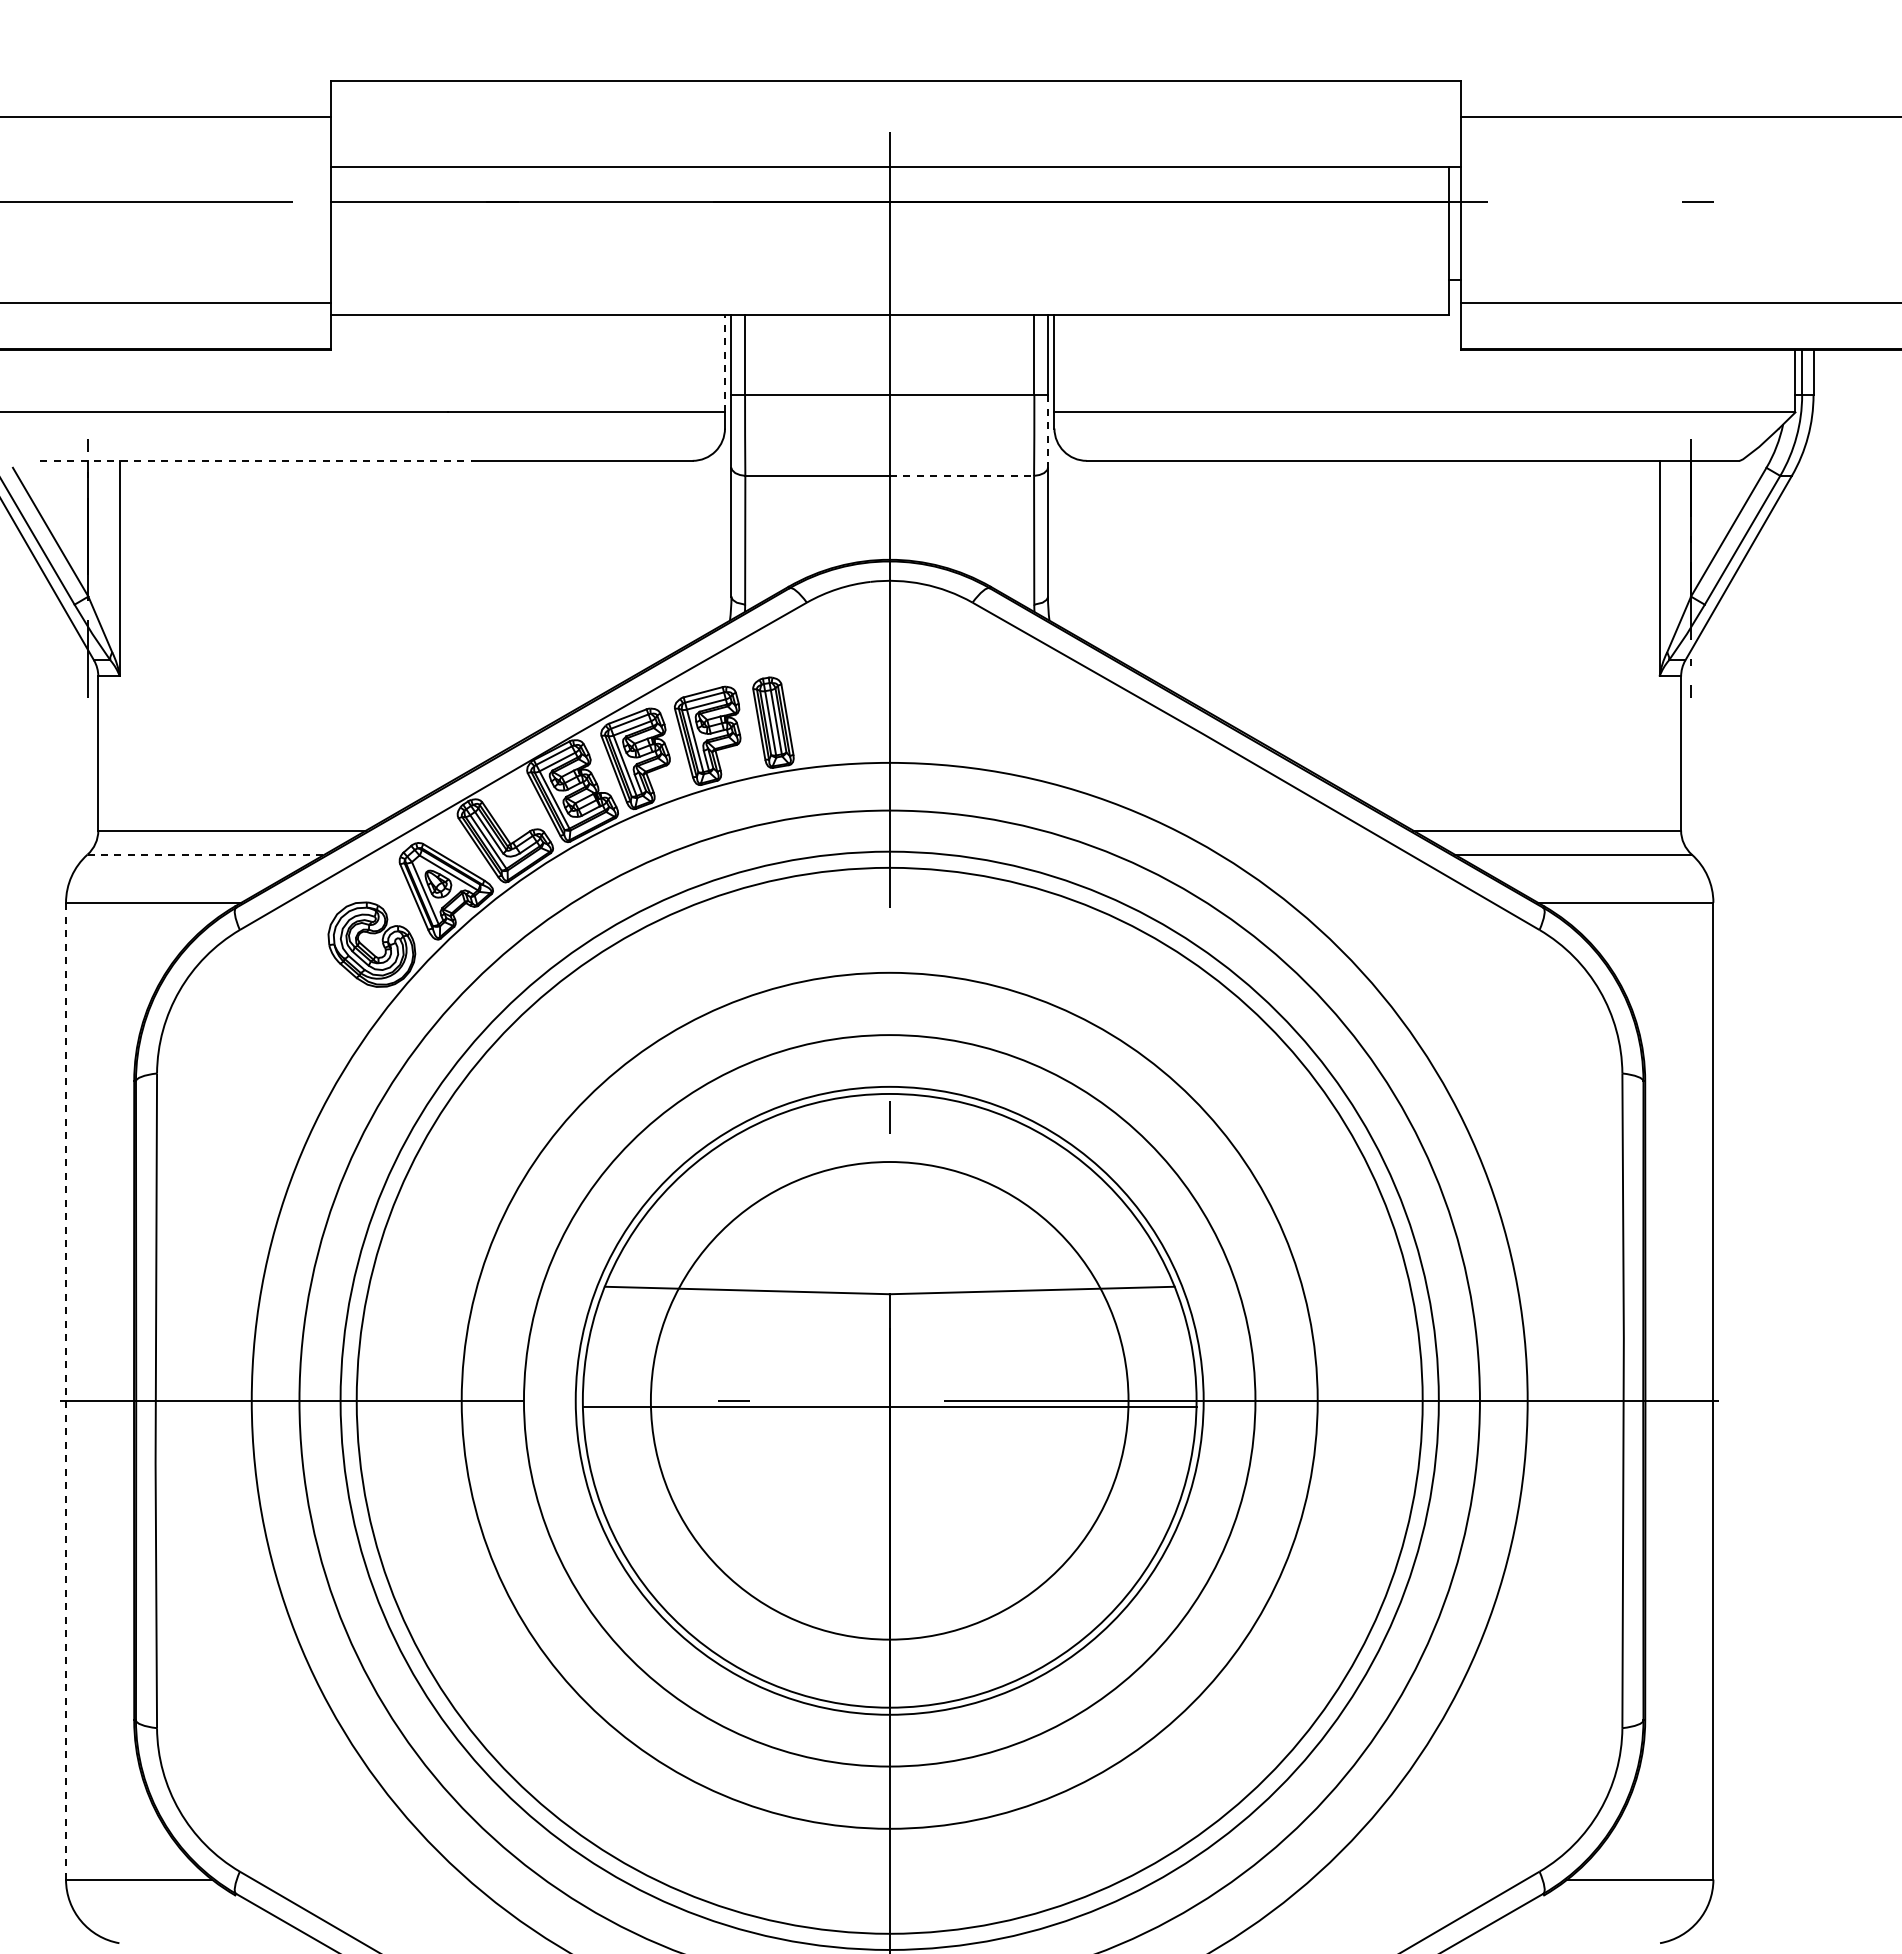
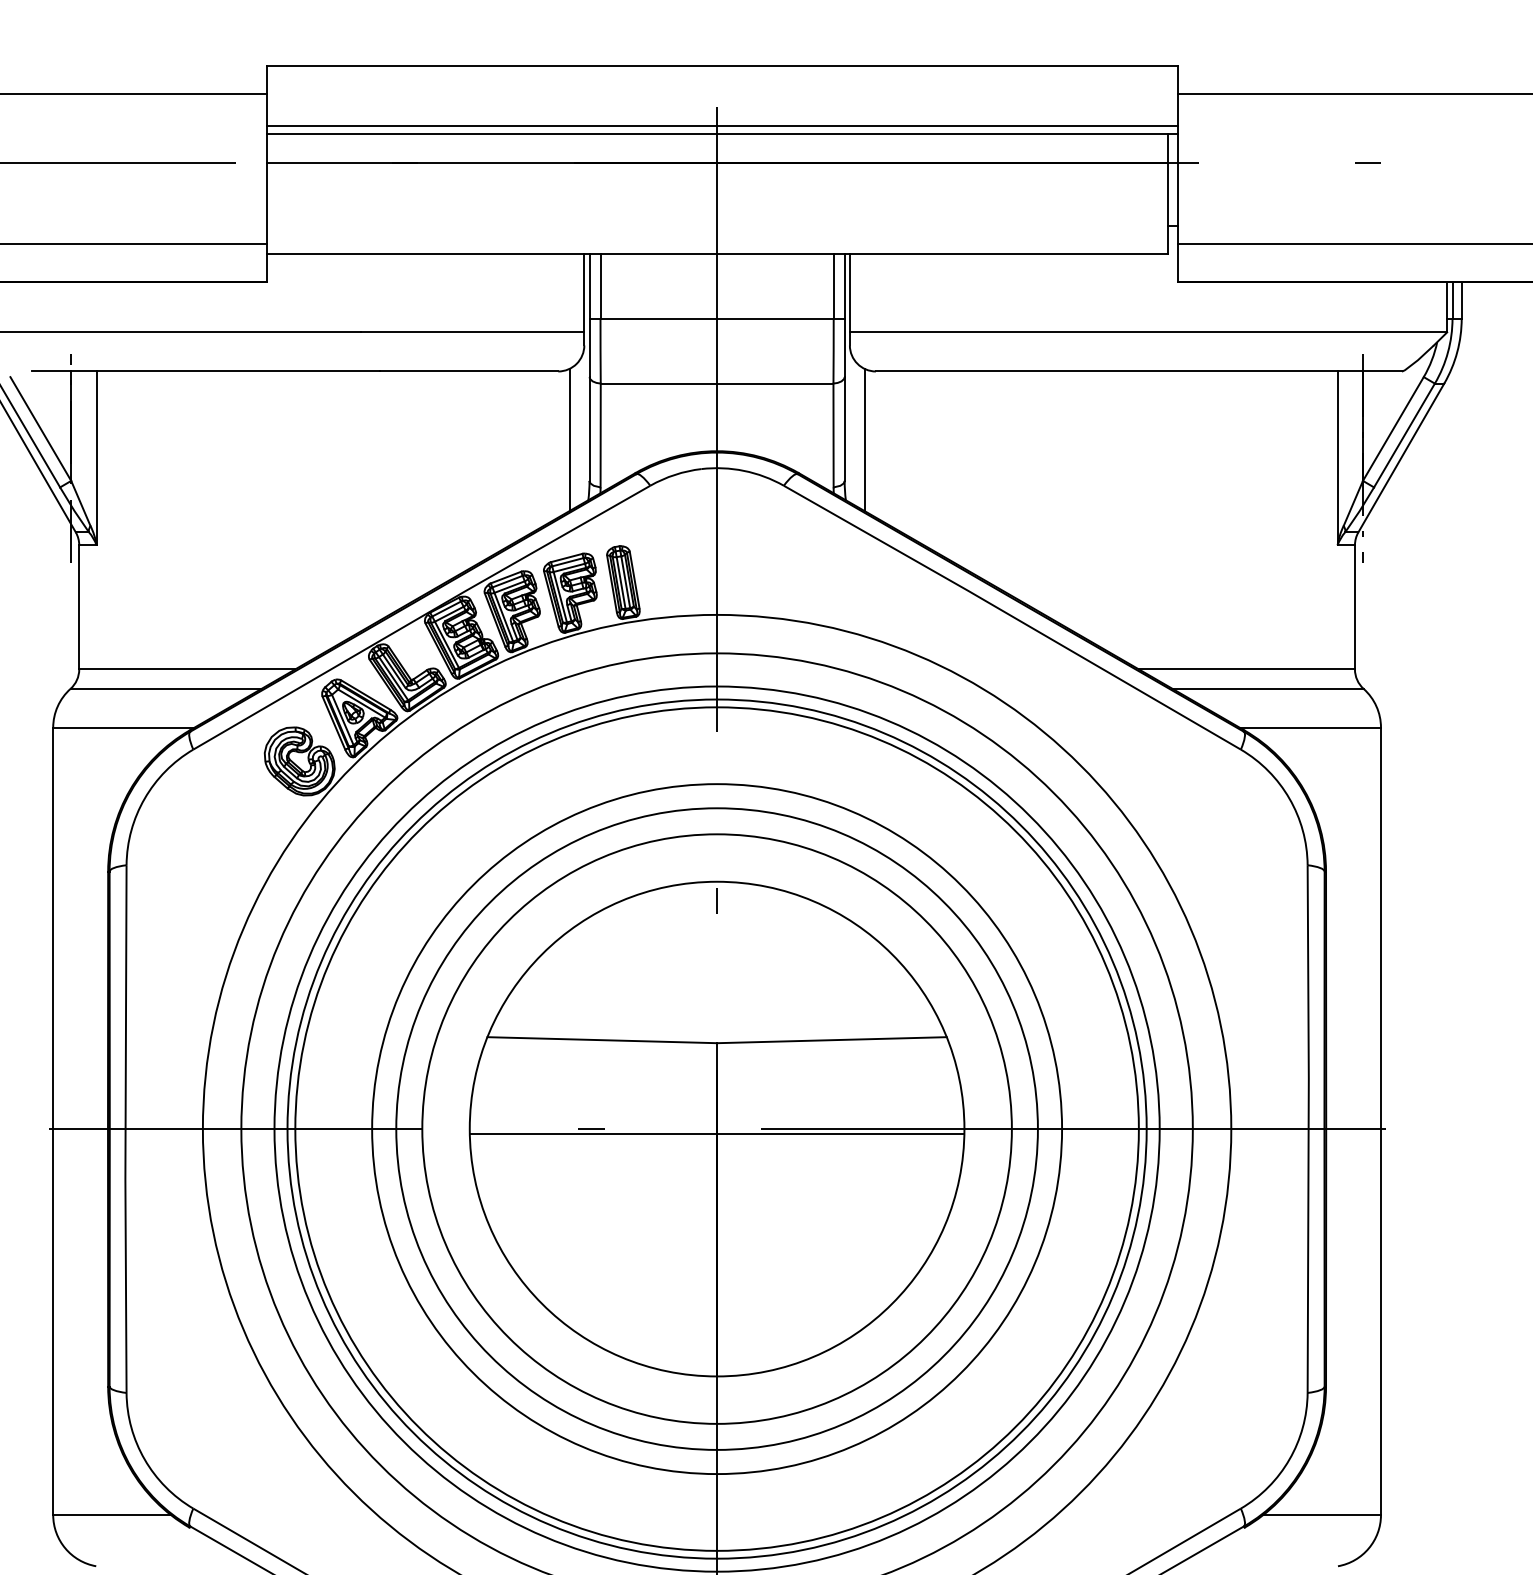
line: (895, 155) -> (721, 125), added
line: (724, 363) -> (583, 293), dashed -> solid
line: (1048, 431) -> (845, 347), dashed -> solid
line: (255, 460) -> (205, 371), dashed -> solid
line: (962, 475) -> (775, 383), dashed -> solid
line: (706, 545) -> (569, 439), added
line: (1072, 545) -> (864, 439), added
line: (206, 854) -> (166, 688), dashed -> solid
line: (66, 1390) -> (53, 1120), dashed -> solid
circle: (889, 1400) -> (716, 1128), size x1.67
circle: (889, 1400) -> (716, 1128), size x1.67

